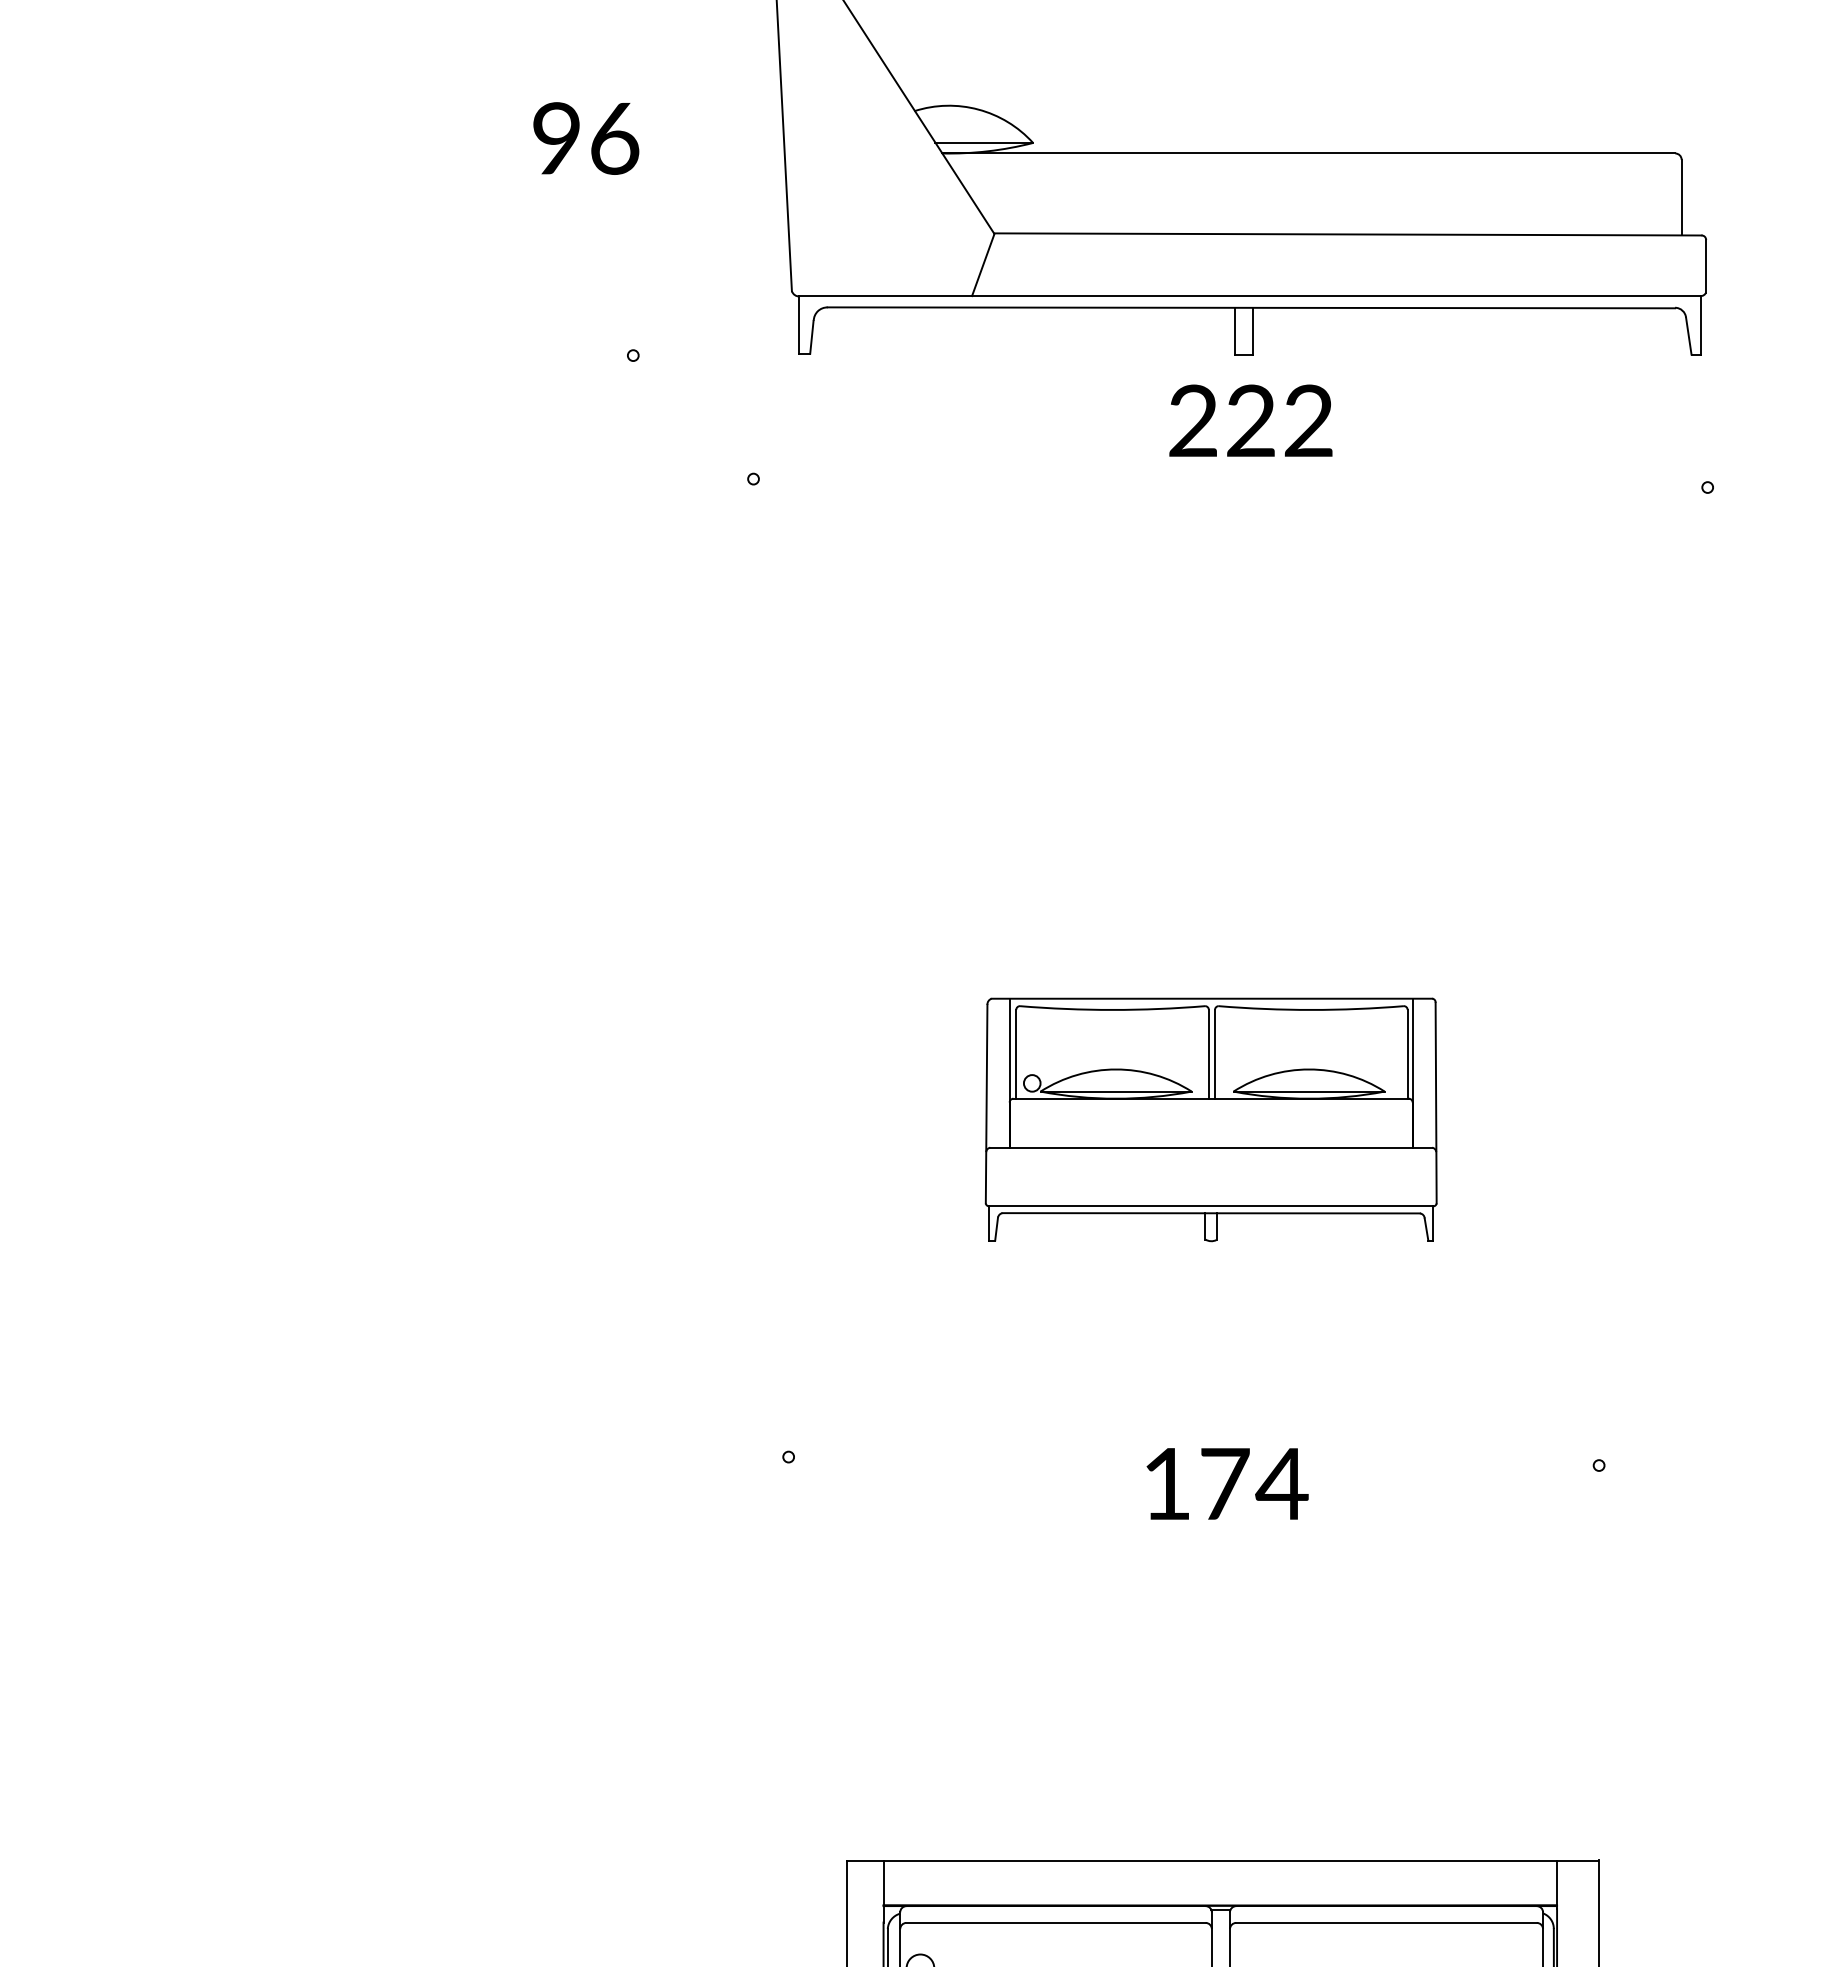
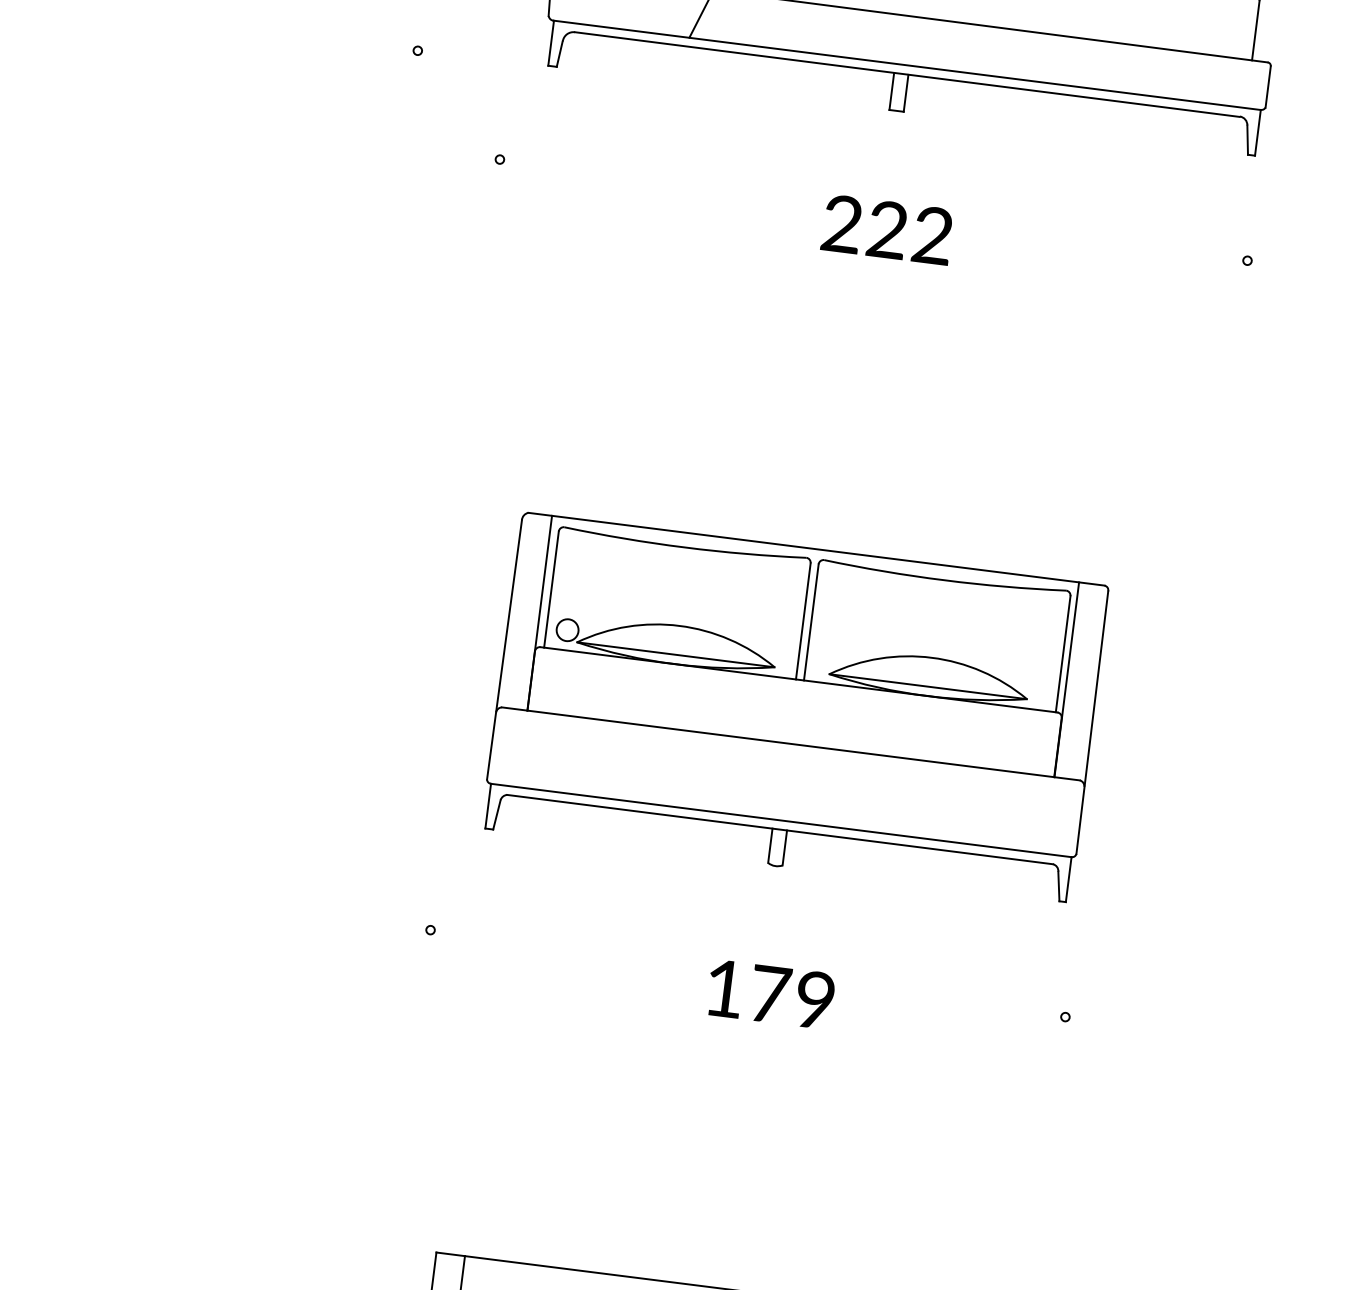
text: (1250, 420) -> (887, 229), moved
part: (1210, 1119) -> (794, 707), size x1.67
text: (1281, 1483) -> (814, 999), 174 -> 179

